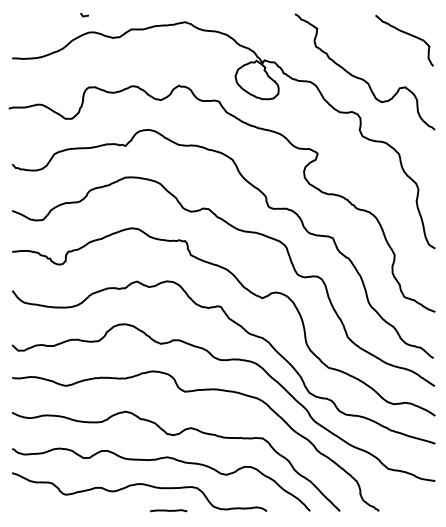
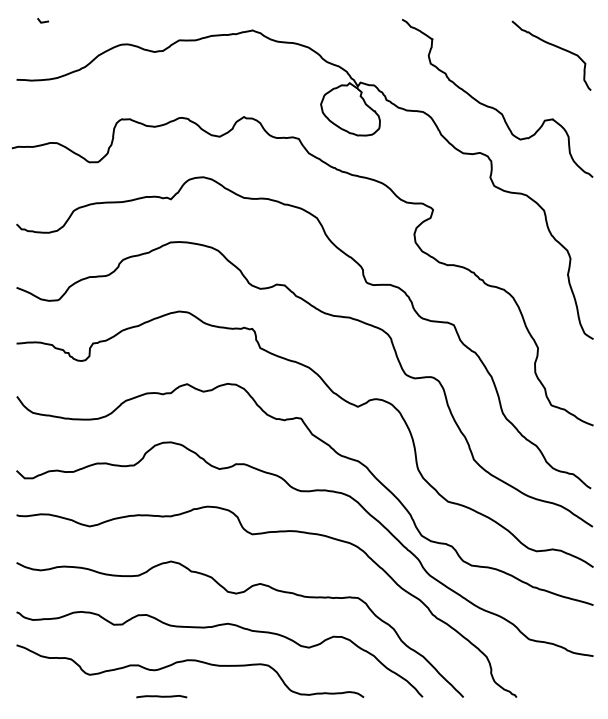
line: (84, 15) -> (42, 21), moved
line: (168, 510) -> (161, 696), moved

